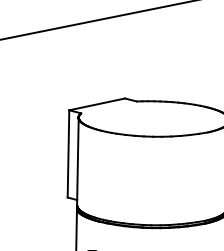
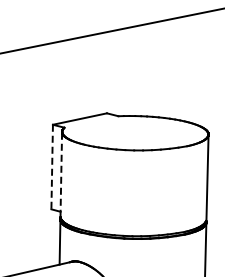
line: (68, 154) -> (52, 167), solid -> dashed
line: (78, 160) -> (61, 173), solid -> dashed

